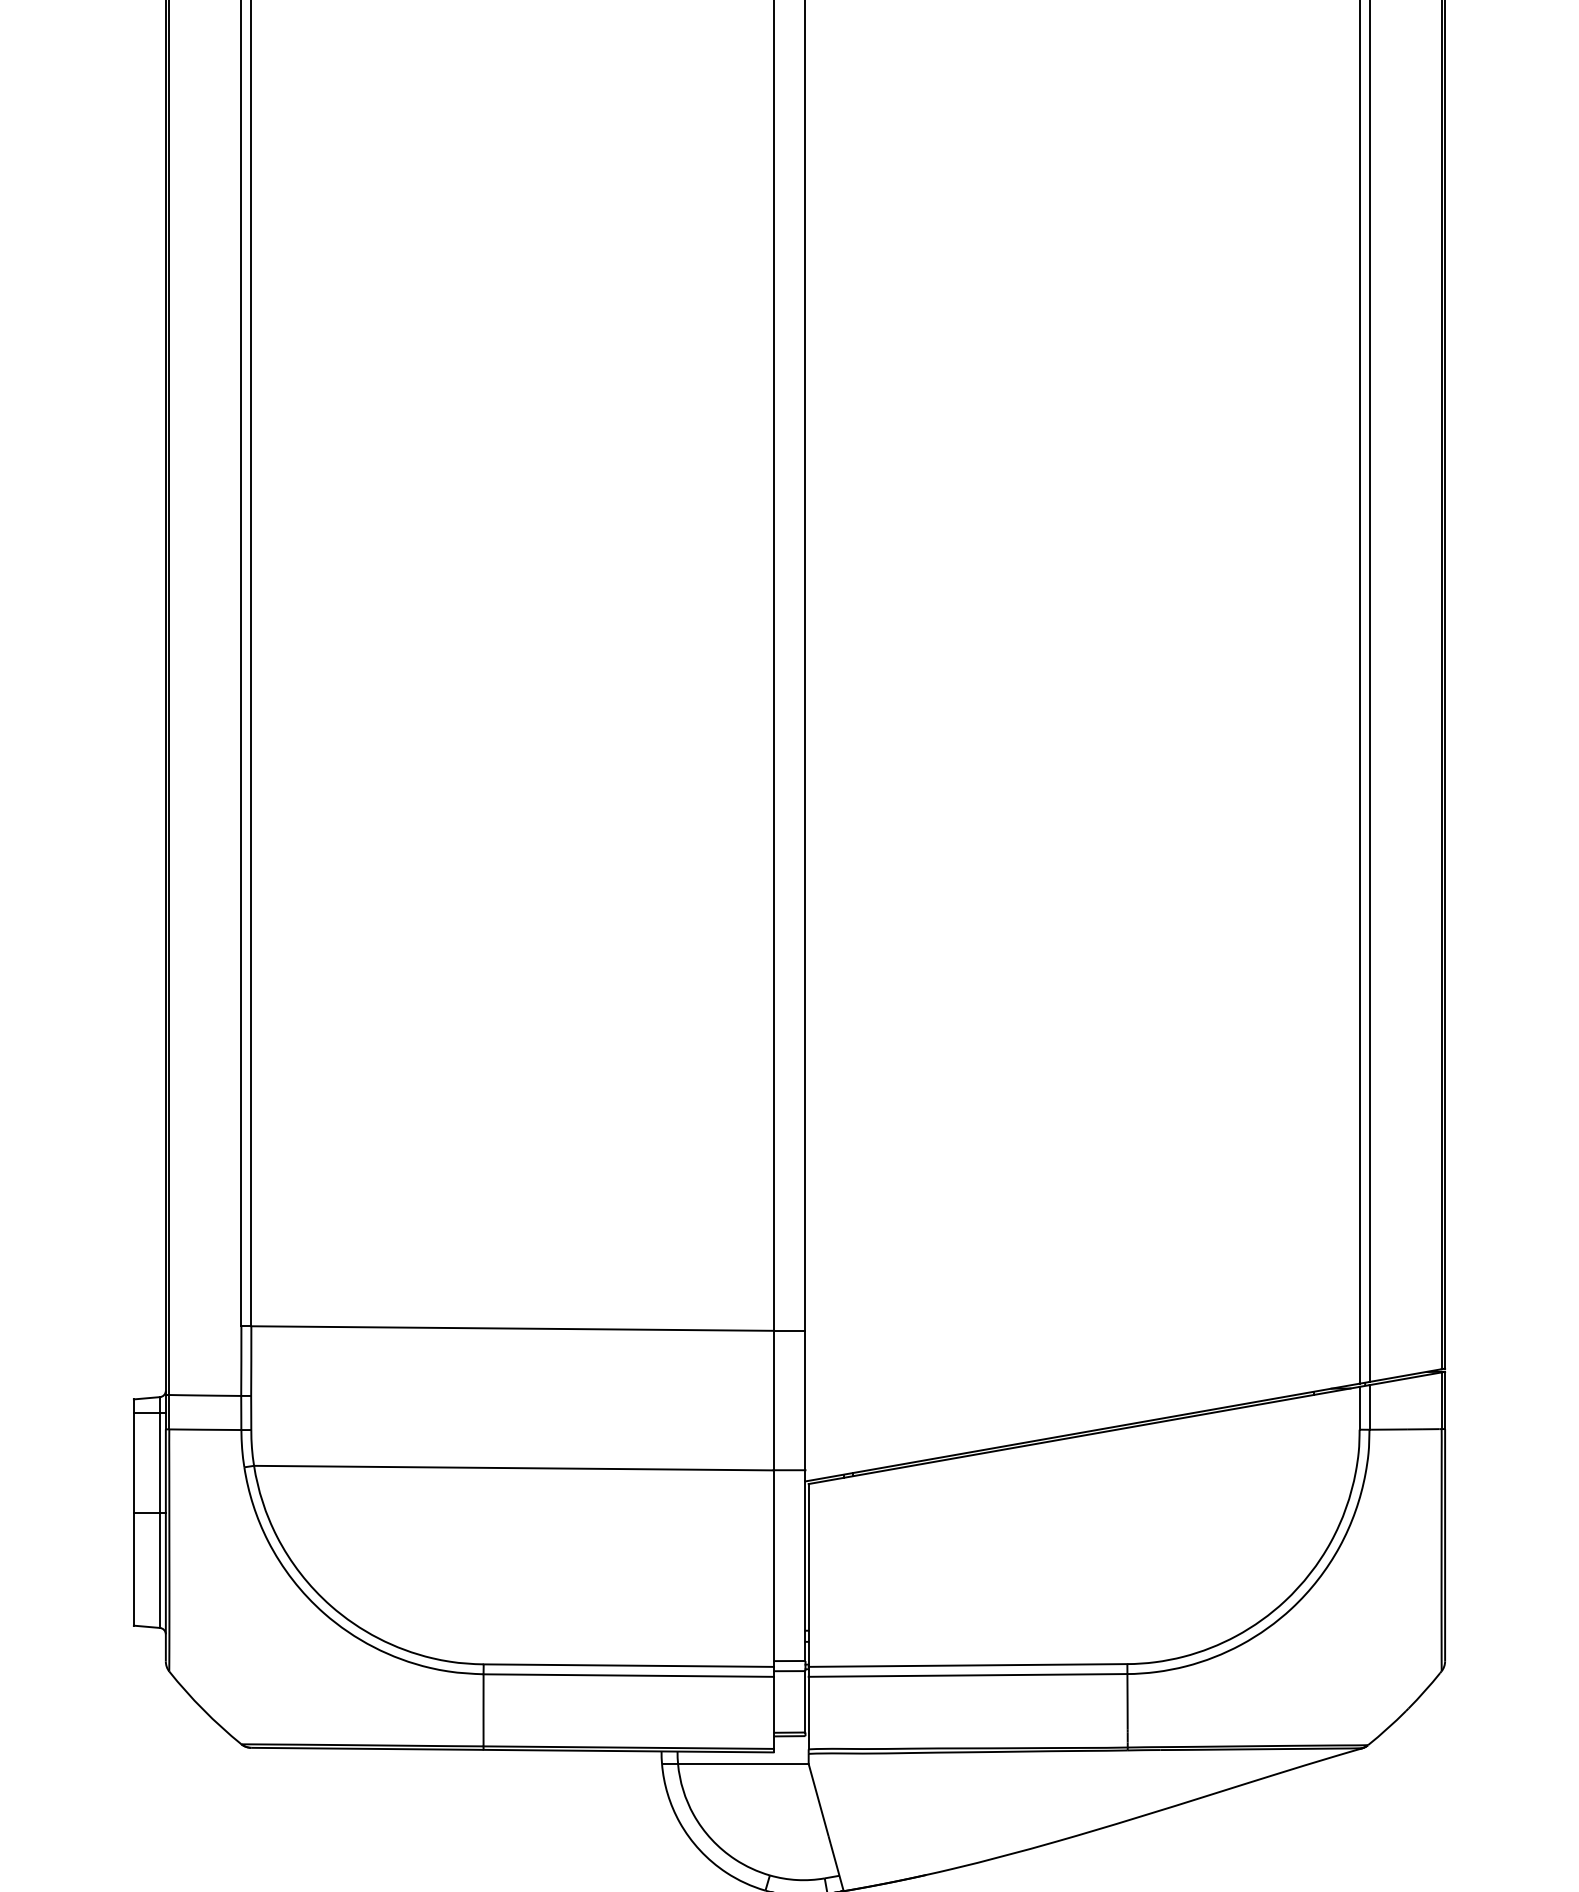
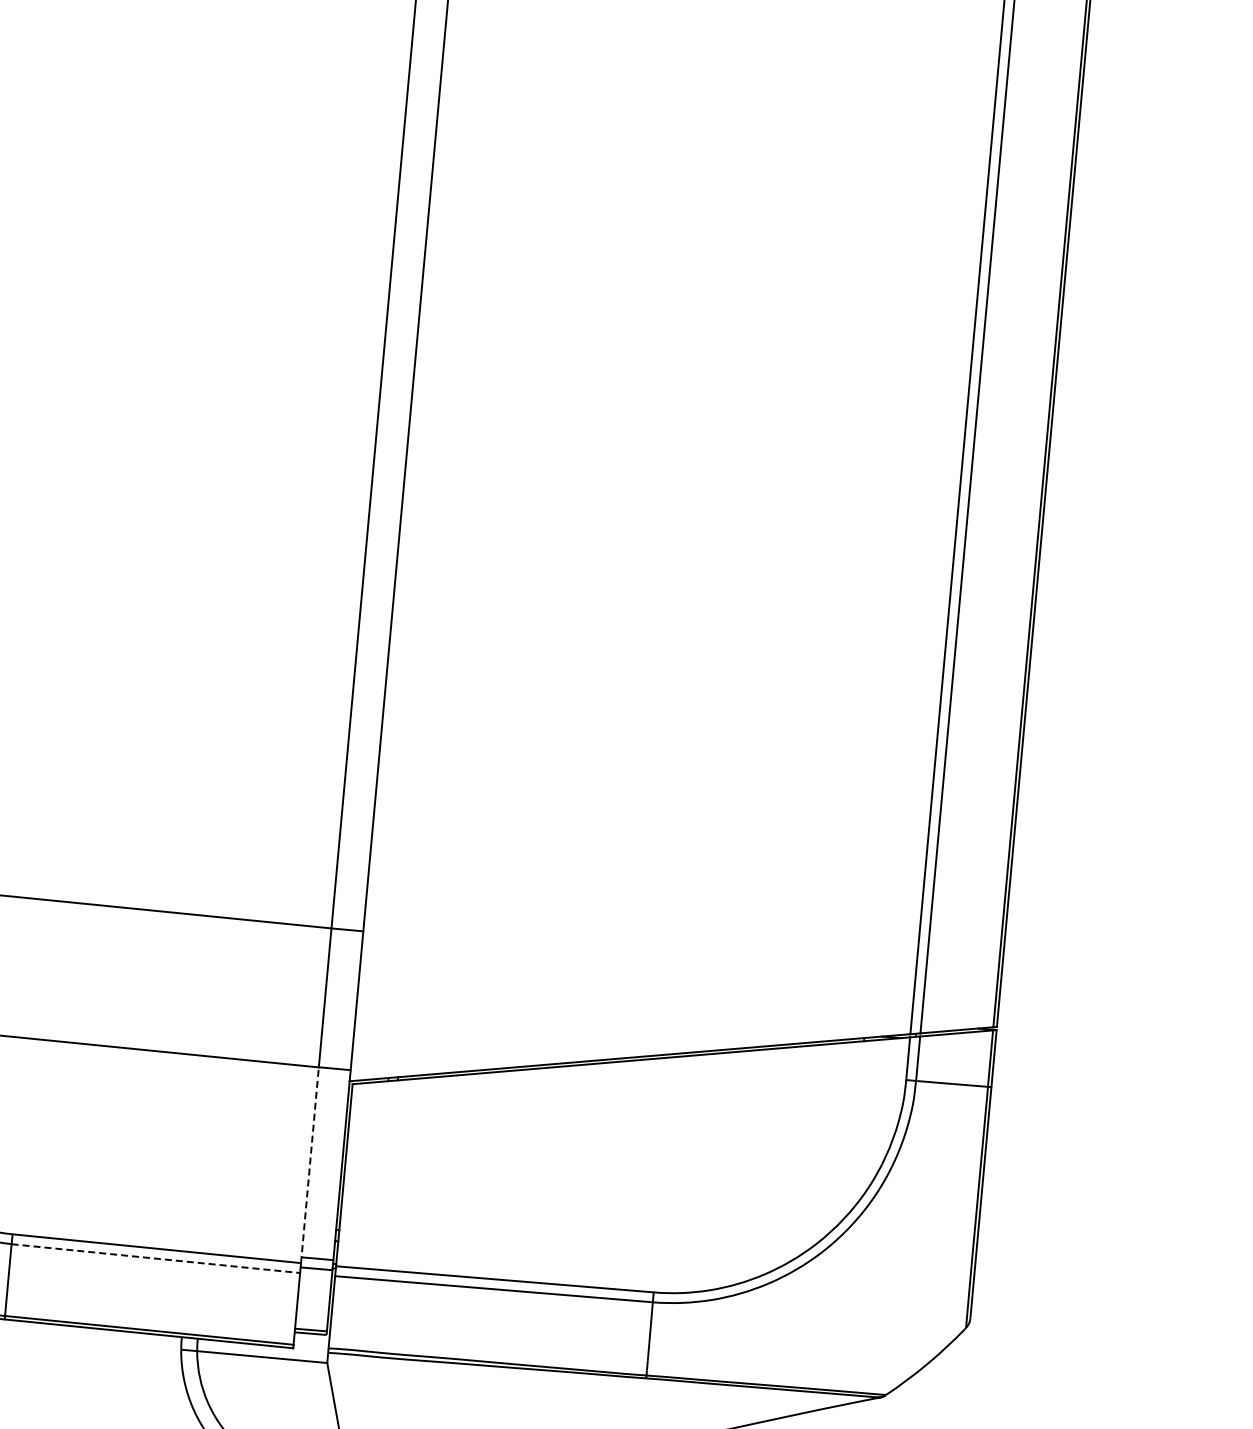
line: (773, 1568) -> (309, 1165), solid -> dashed
line: (628, 1675) -> (155, 1258), solid -> dashed

